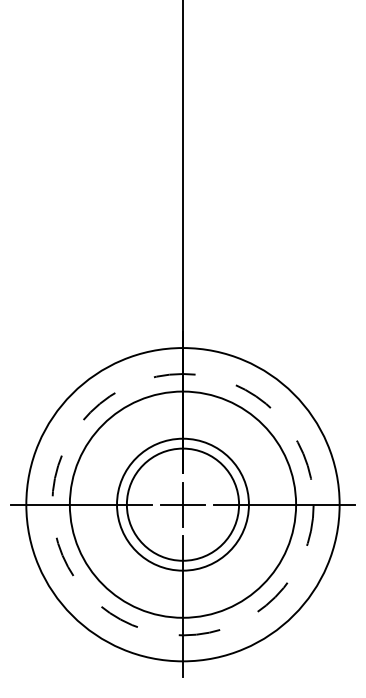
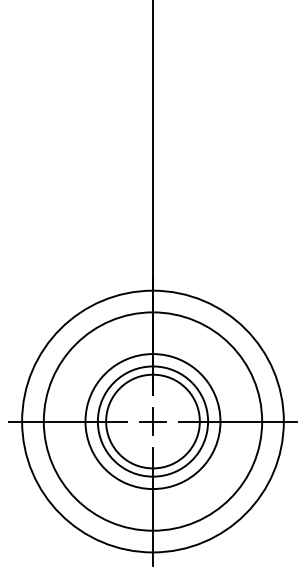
circle: (182, 504) -> (152, 421), dashed -> solid
circle: (182, 504) -> (152, 421), size x0.71
part: (182, 504) -> (152, 421), size x0.71

